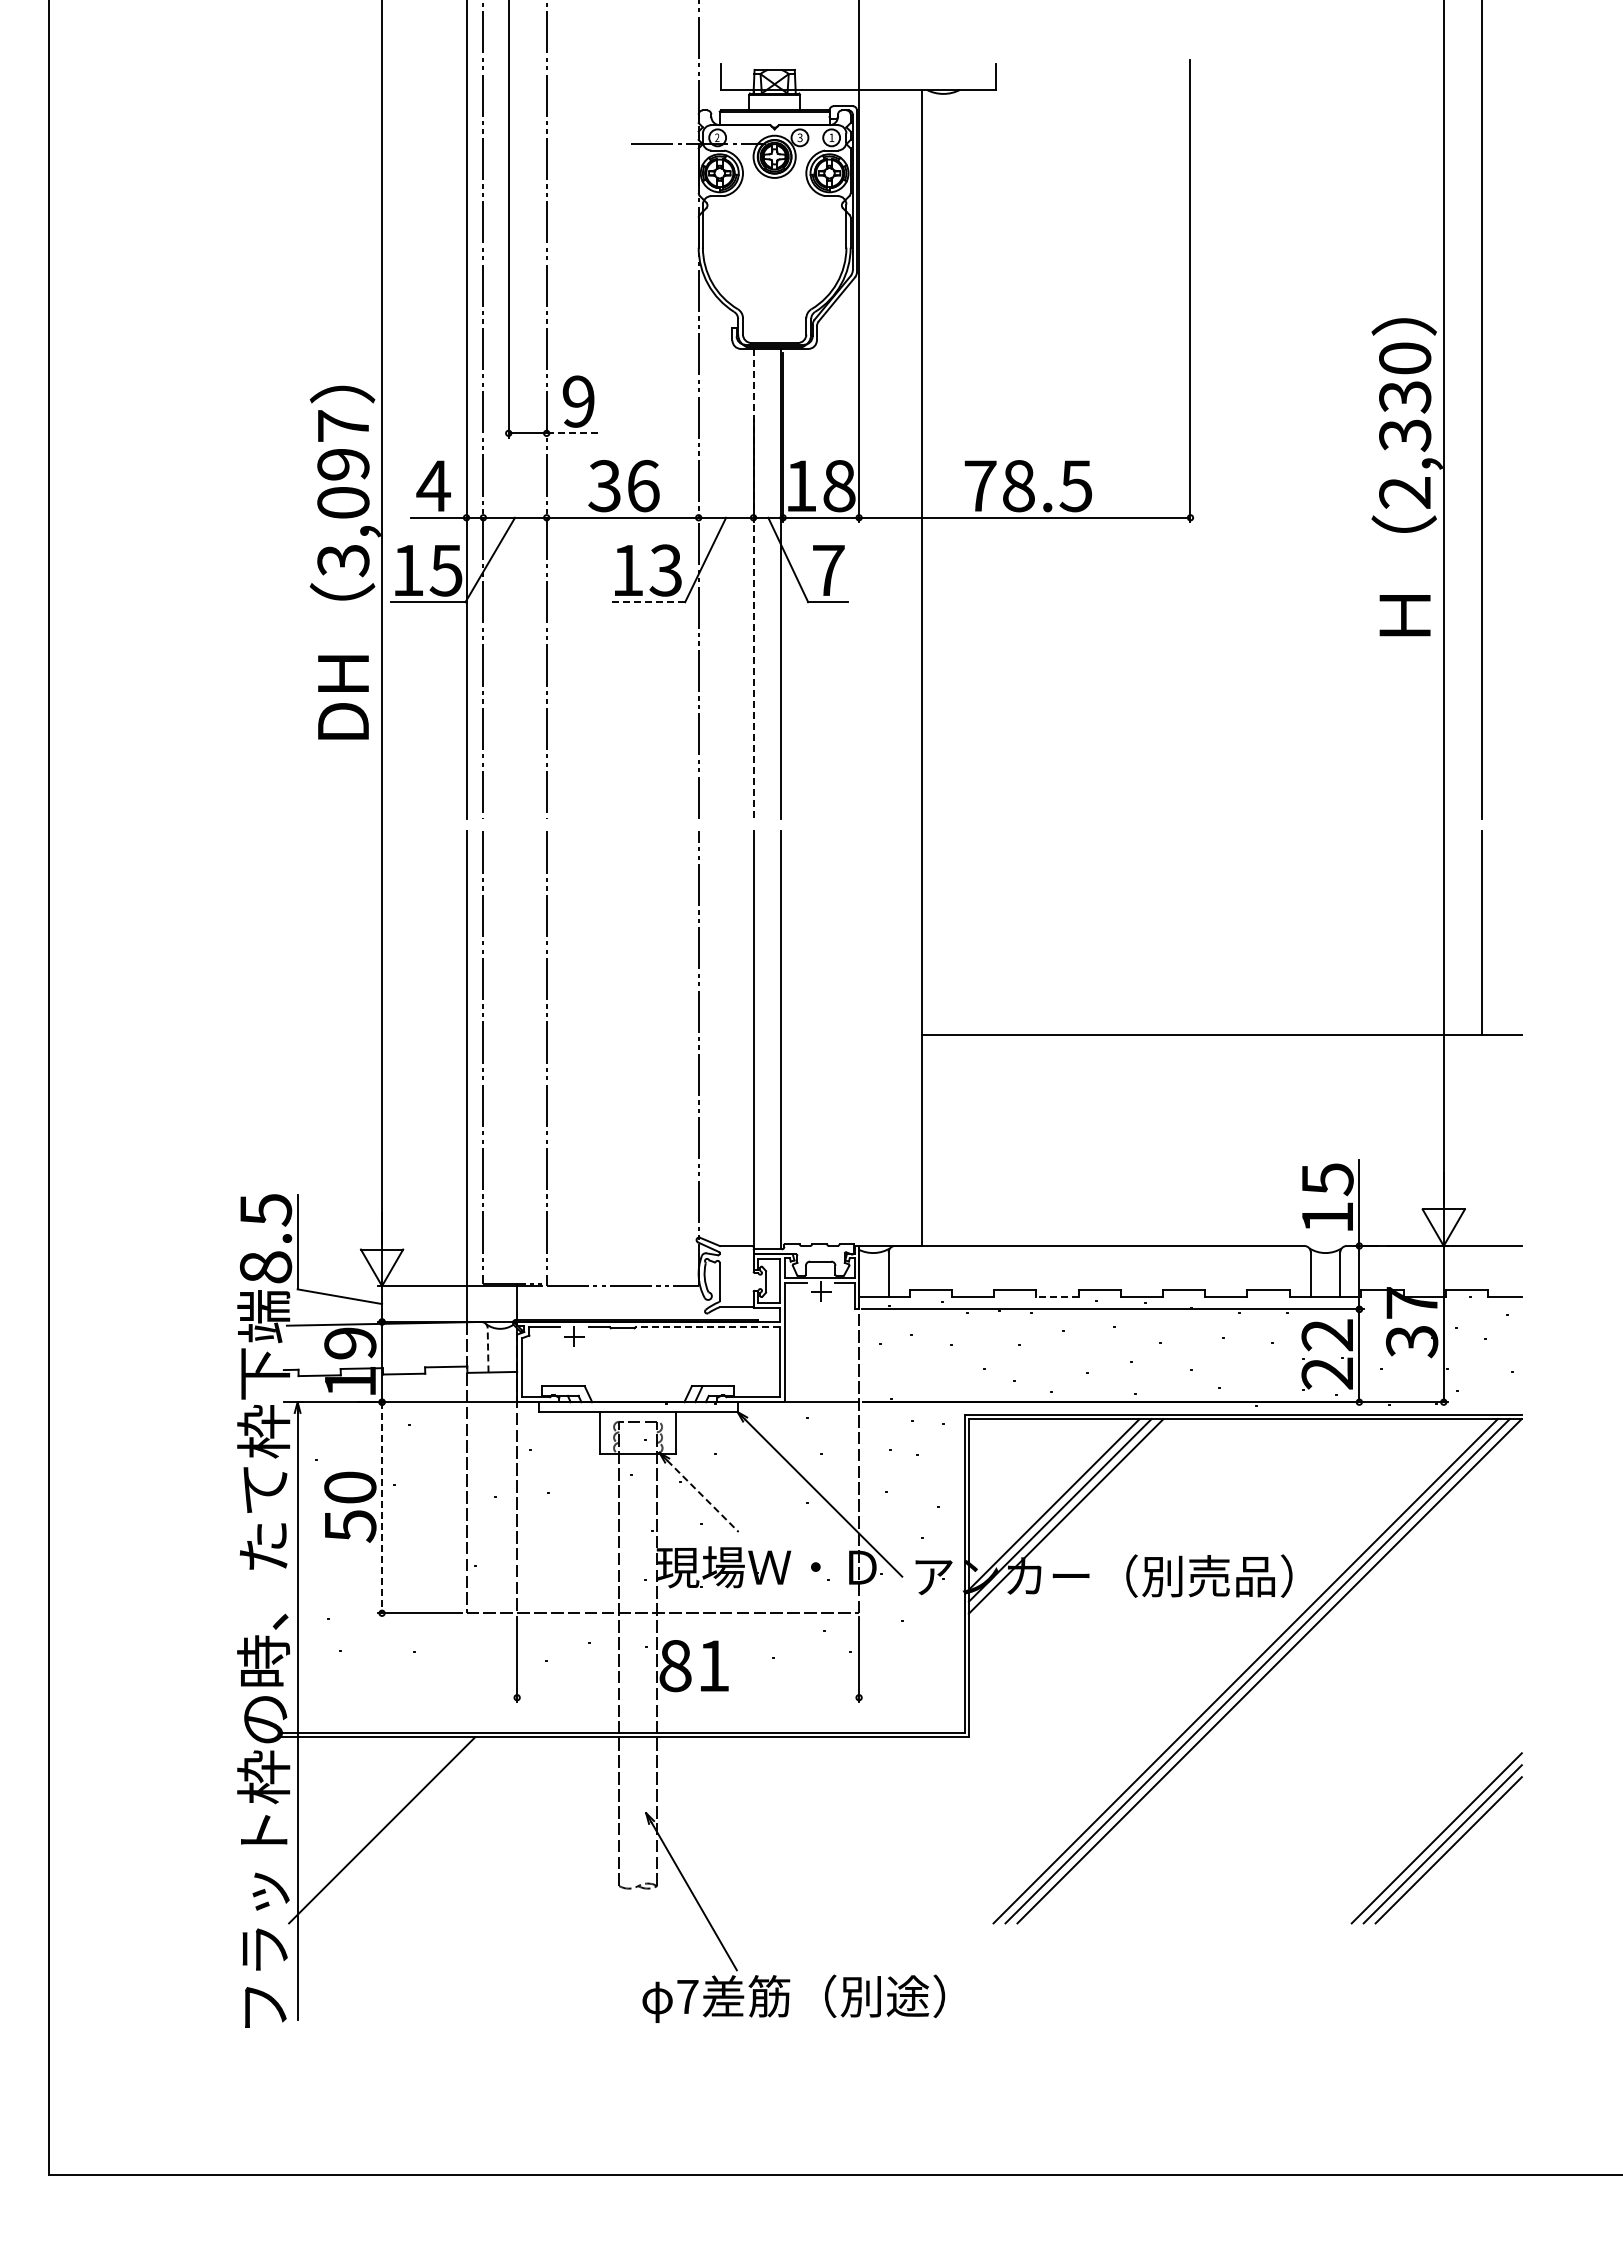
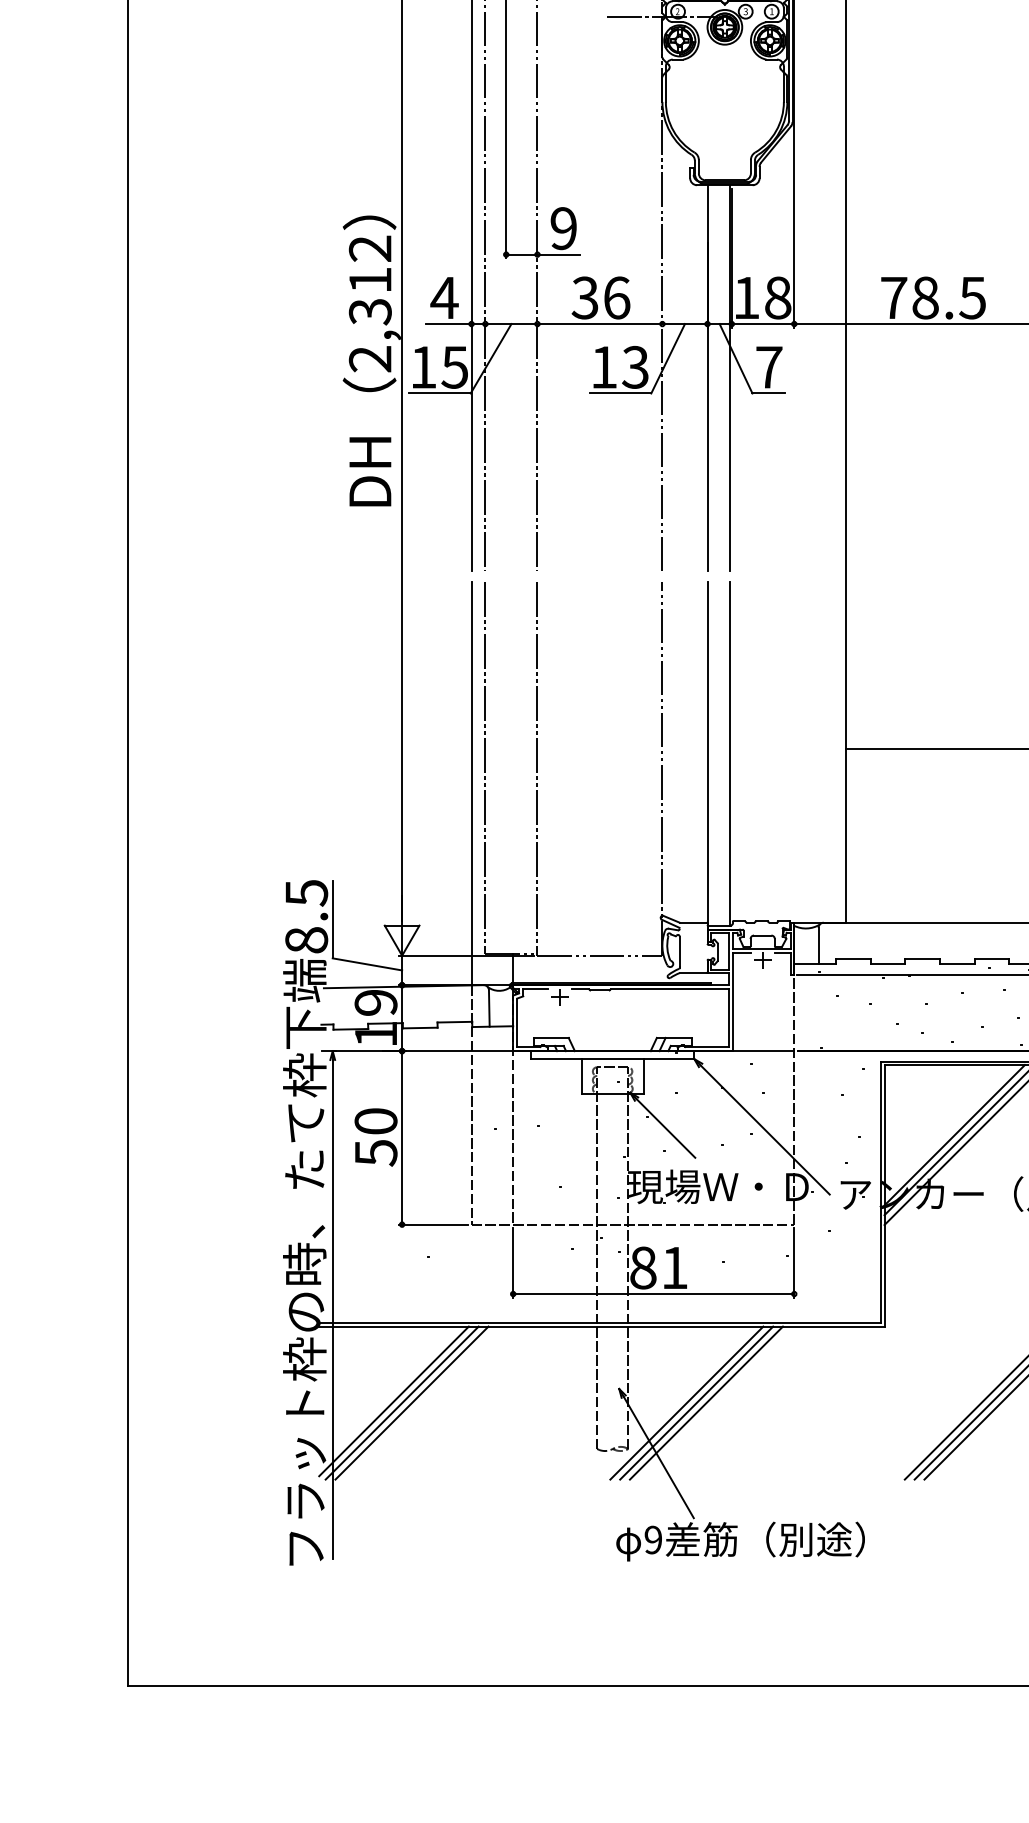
line: (573, 433) -> (559, 254), dashed -> solid
text: (343, 493) -> (370, 304), 3,097 -> 2,312
line: (753, 583) -> (707, 378), dashed -> solid
line: (647, 602) -> (620, 393), dashed -> solid
line: (1057, 1296) -> (957, 964), dashed -> solid
line: (707, 1327) -> (669, 989), dashed -> solid
line: (488, 1349) -> (489, 1007), dashed -> solid
line: (702, 1496) -> (665, 1128), dashed -> solid
line: (382, 1507) -> (402, 1137), dashed -> solid
line: (688, 1697) -> (654, 1293), added
line: (372, 1828) -> (394, 1401), added
line: (394, 1830) -> (412, 1403), added
line: (728, 1830) -> (686, 1403), added
line: (740, 1830) -> (696, 1403), added
line: (752, 1830) -> (706, 1403), added
text: (687, 1996) -> (653, 1539), 7 -> 9

